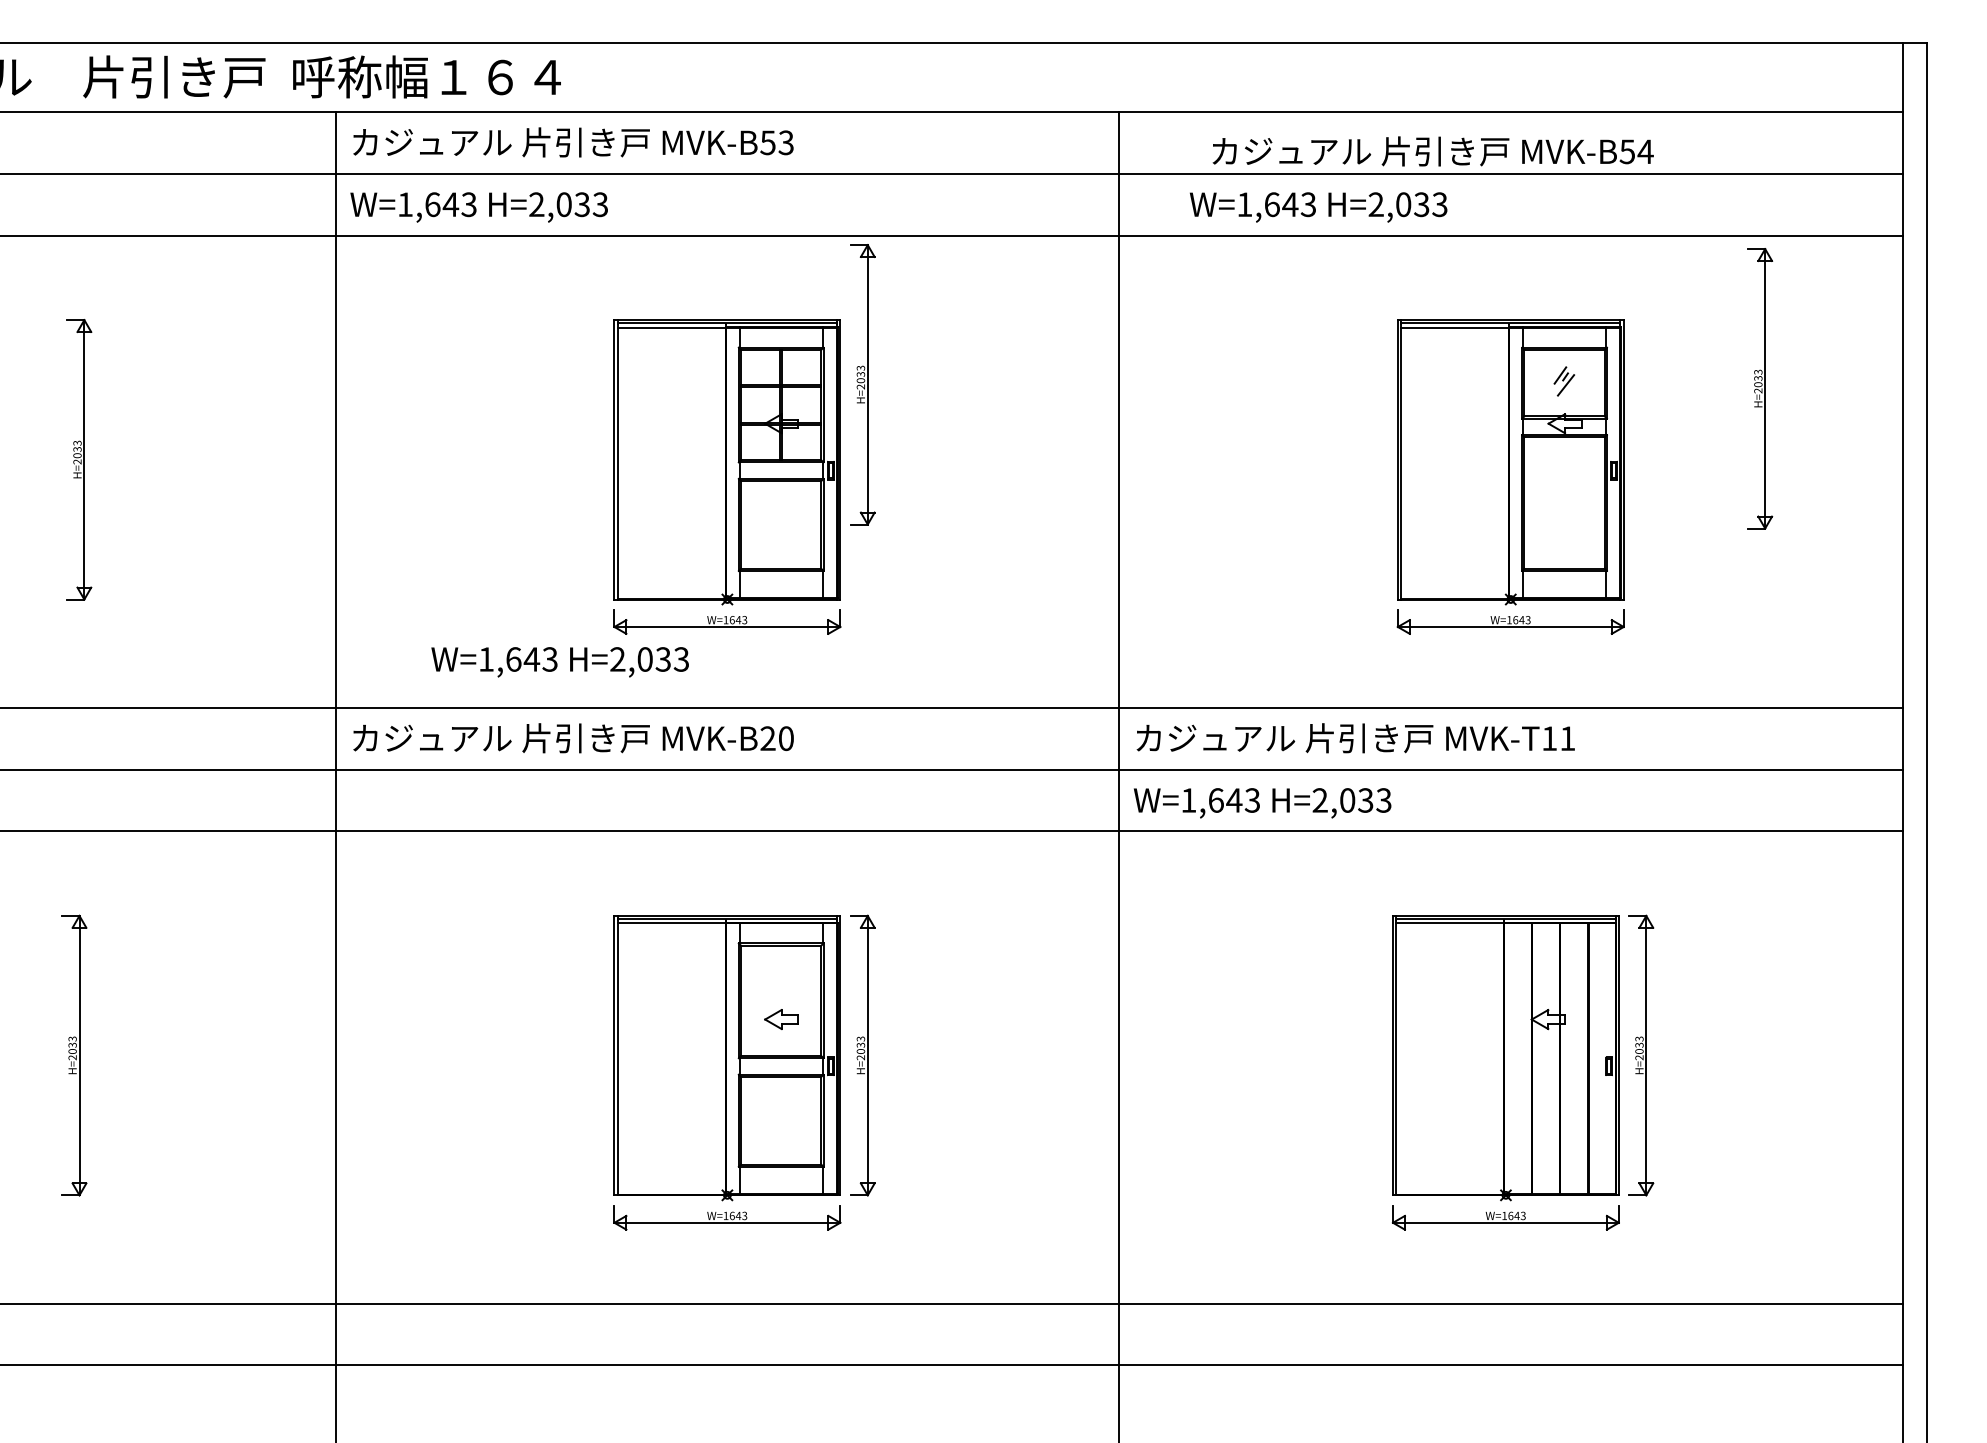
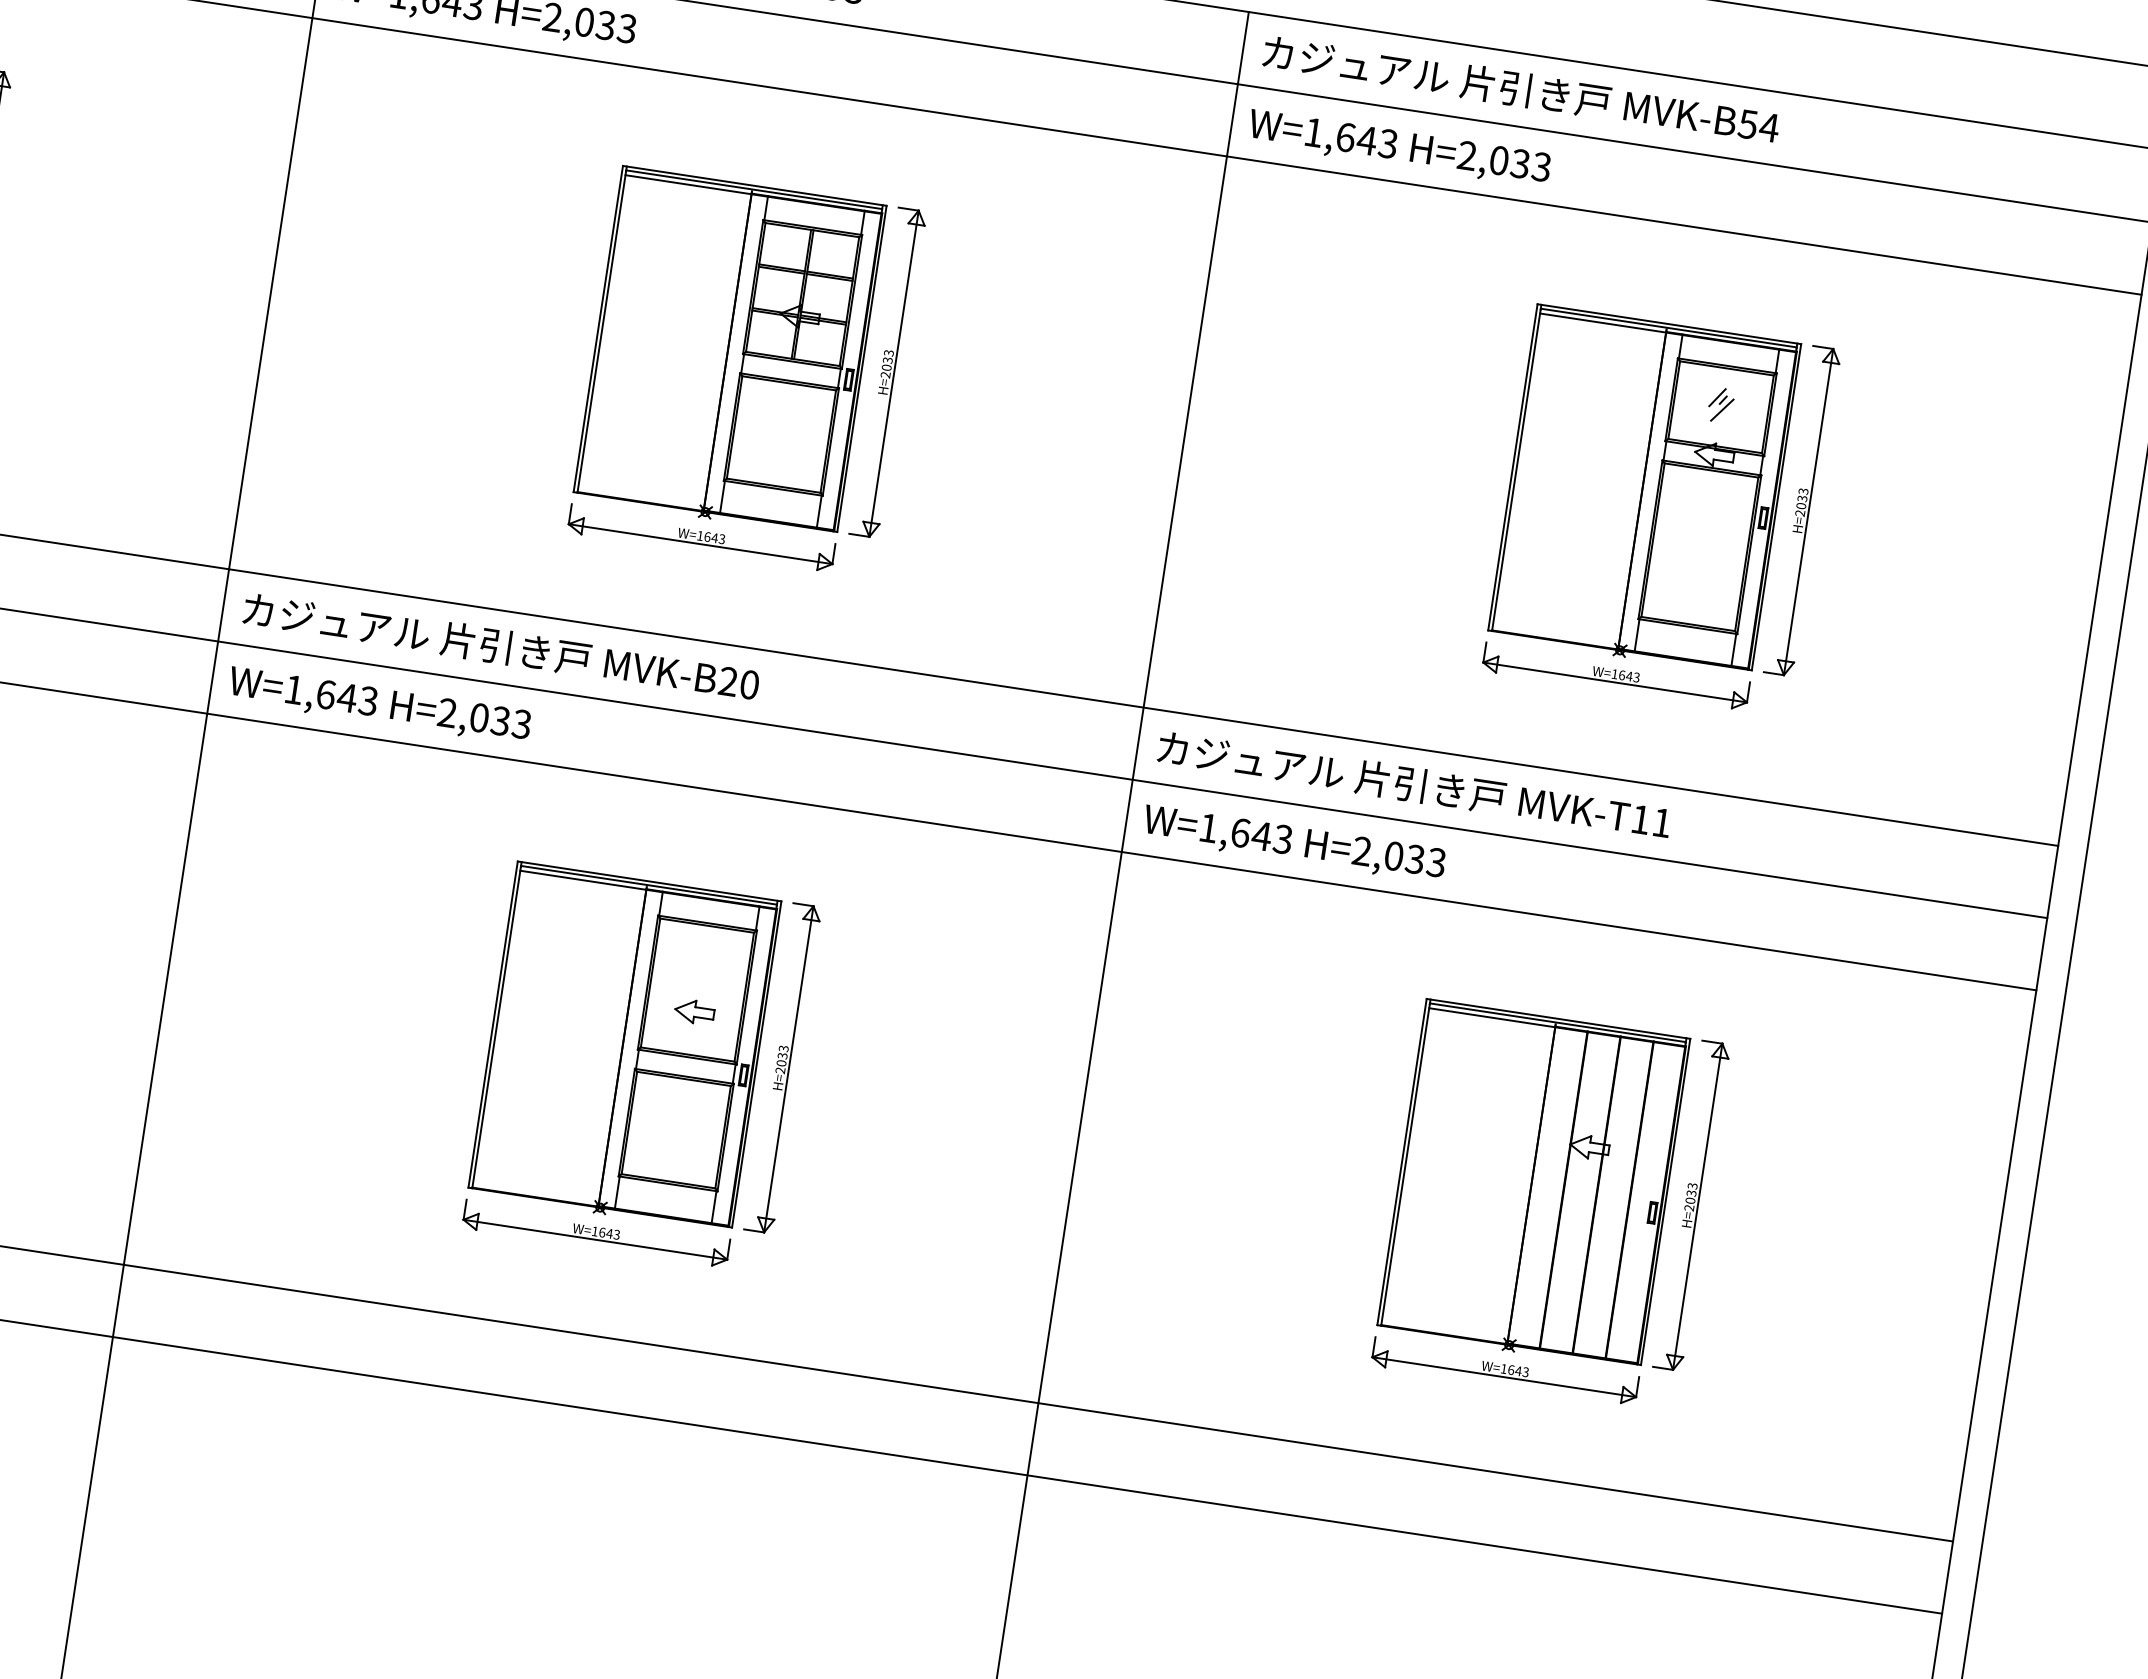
text: (1432, 151) -> (1520, 89), moved
text: (1318, 207) -> (1399, 148), moved
part: (862, 384) -> (887, 372), moved
part: (1760, 388) -> (1803, 510), moved
text: (559, 662) -> (378, 706), moved

